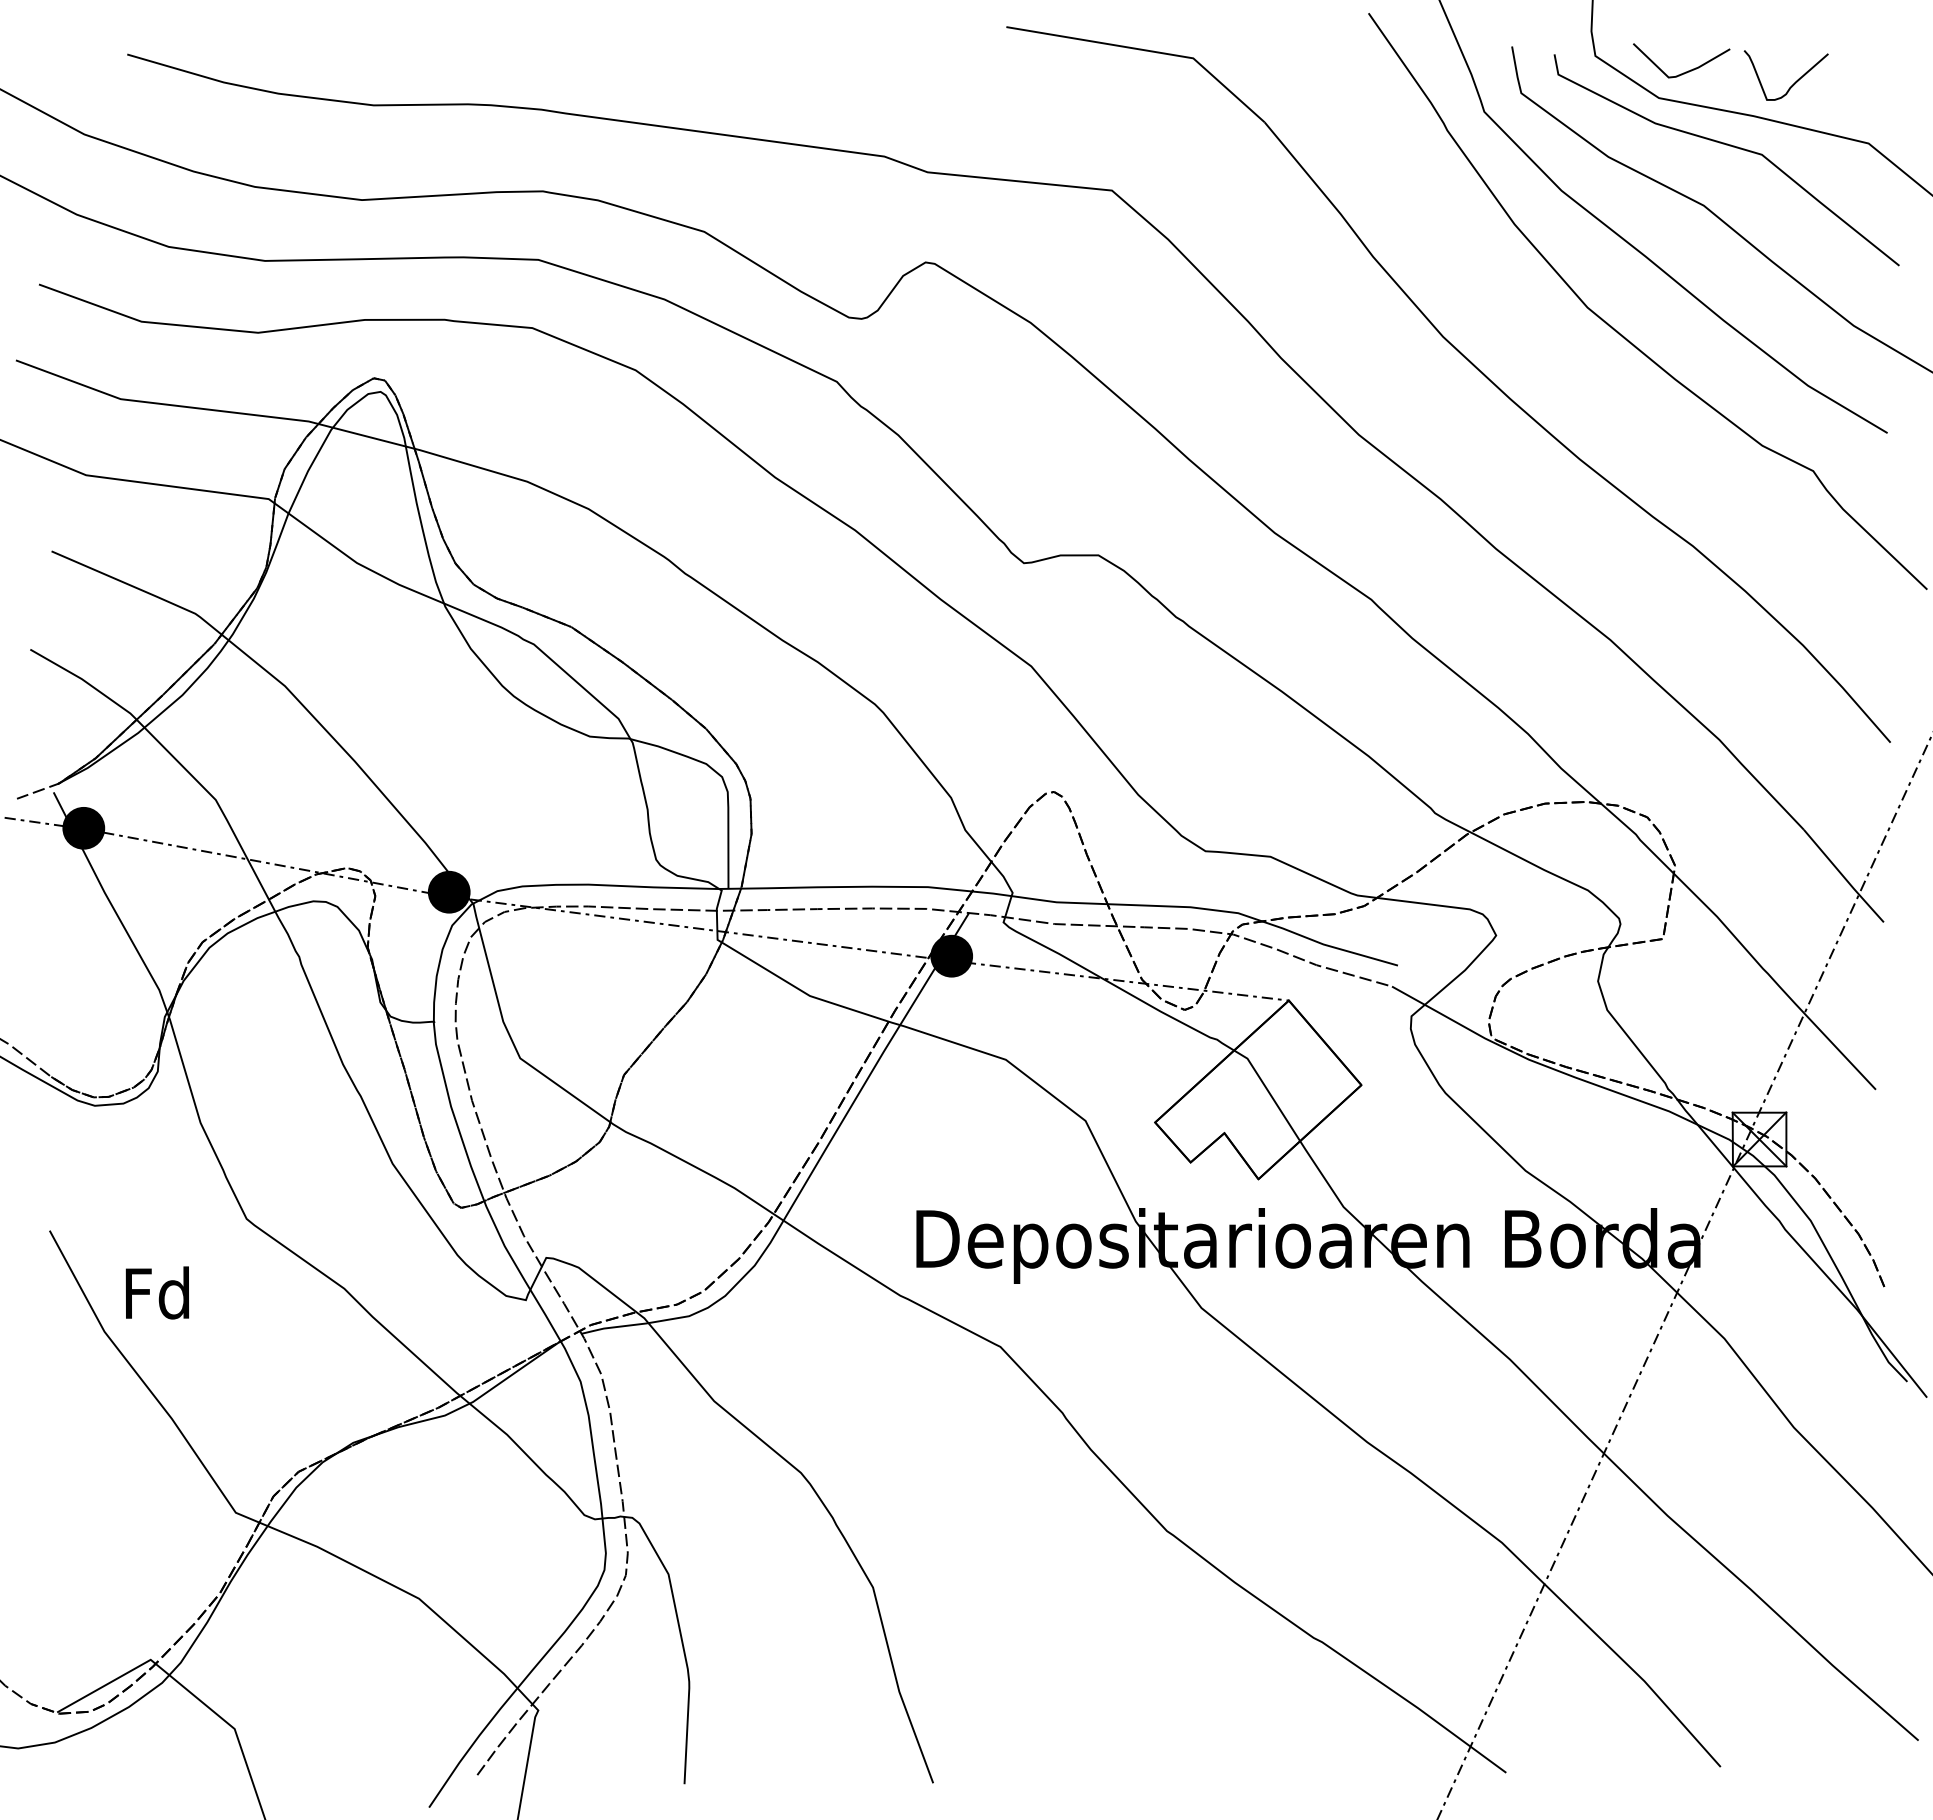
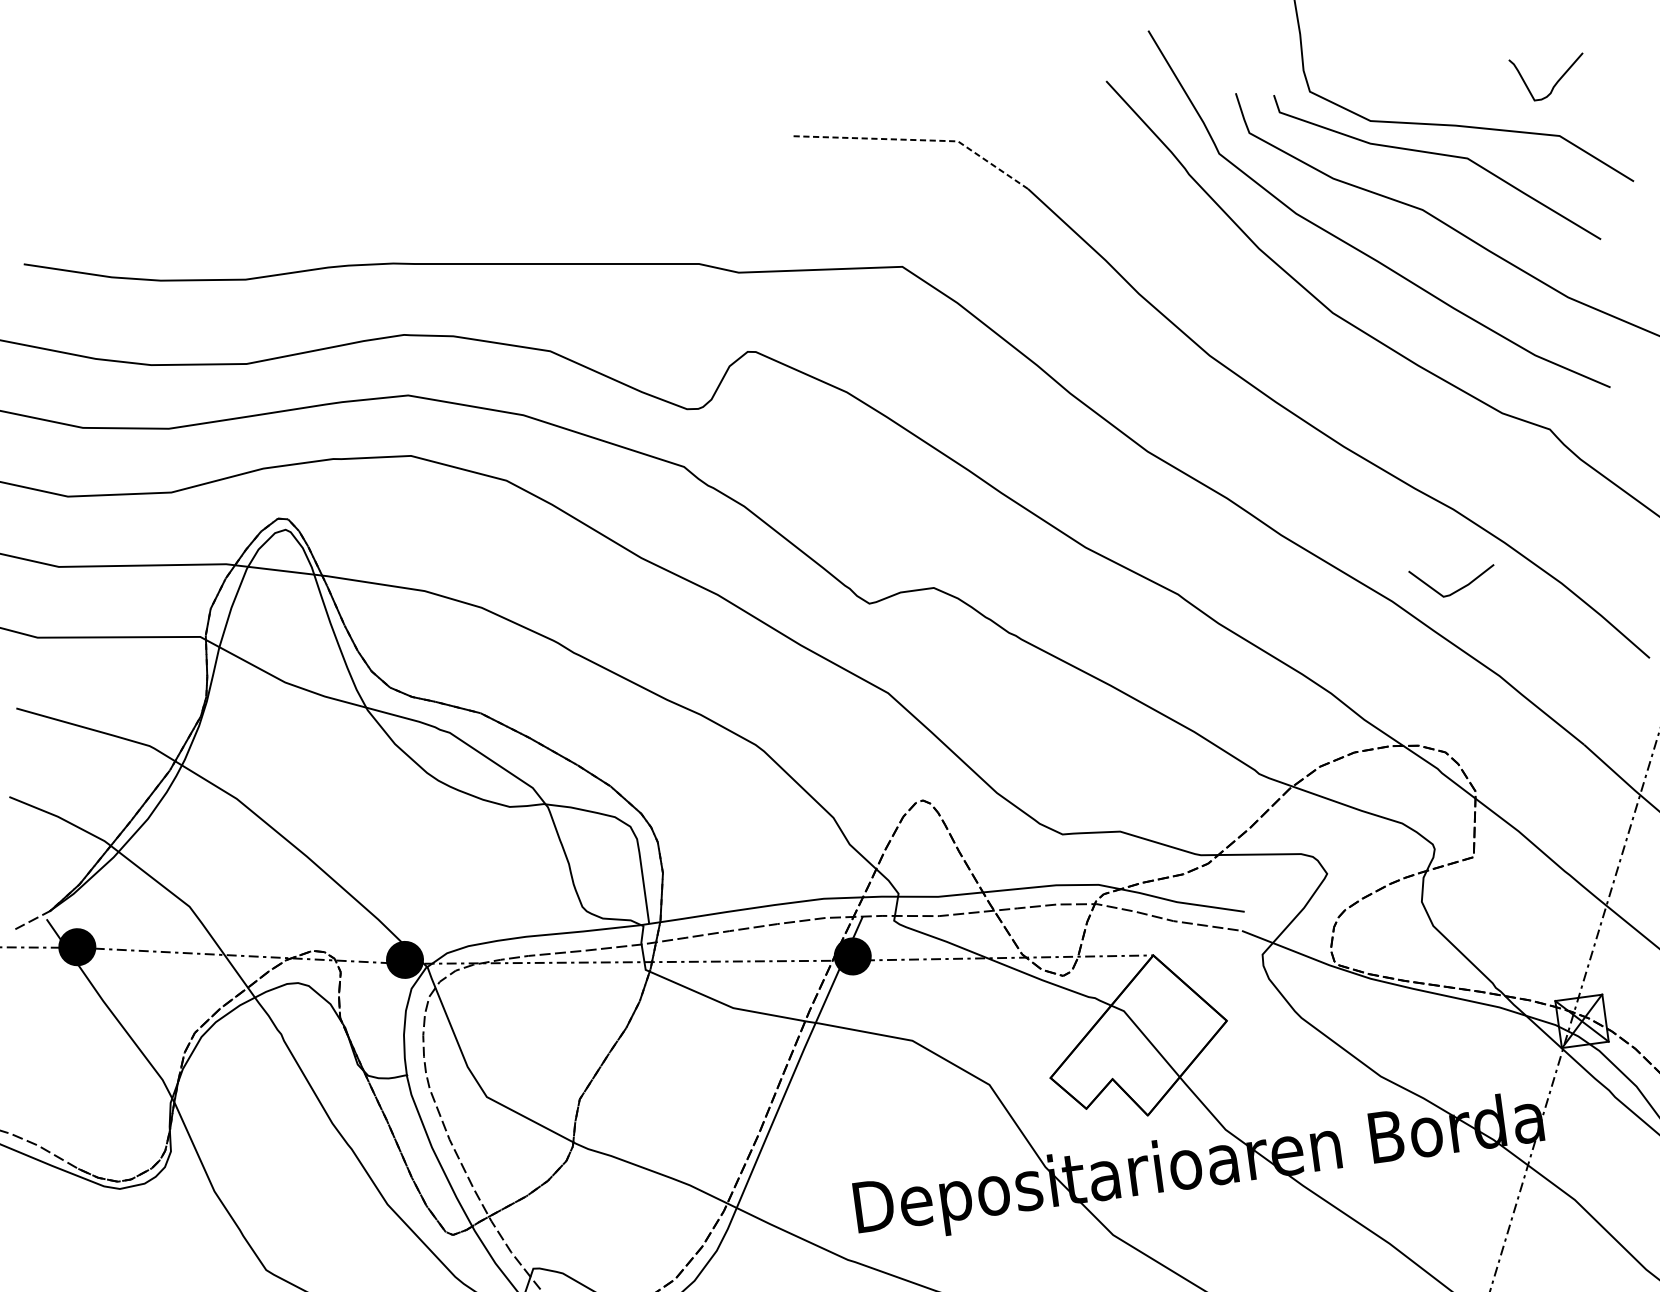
line: (1147, 50) -> (916, 139), solid -> dashed
line: (1685, 71) -> (1457, 589), moved
curve: (1793, 83) -> (1555, 82), moved

